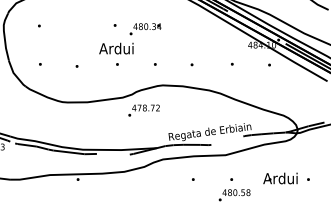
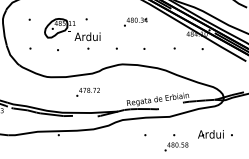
text: (145, 29) -> (135, 22), moved
part: (79, 37) -> (59, 28), added
text: (143, 110) -> (87, 92), moved

